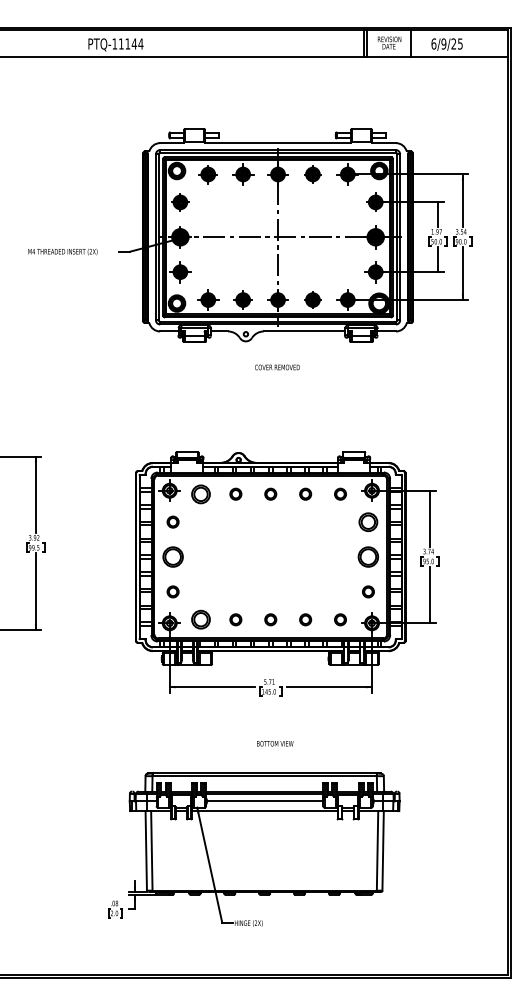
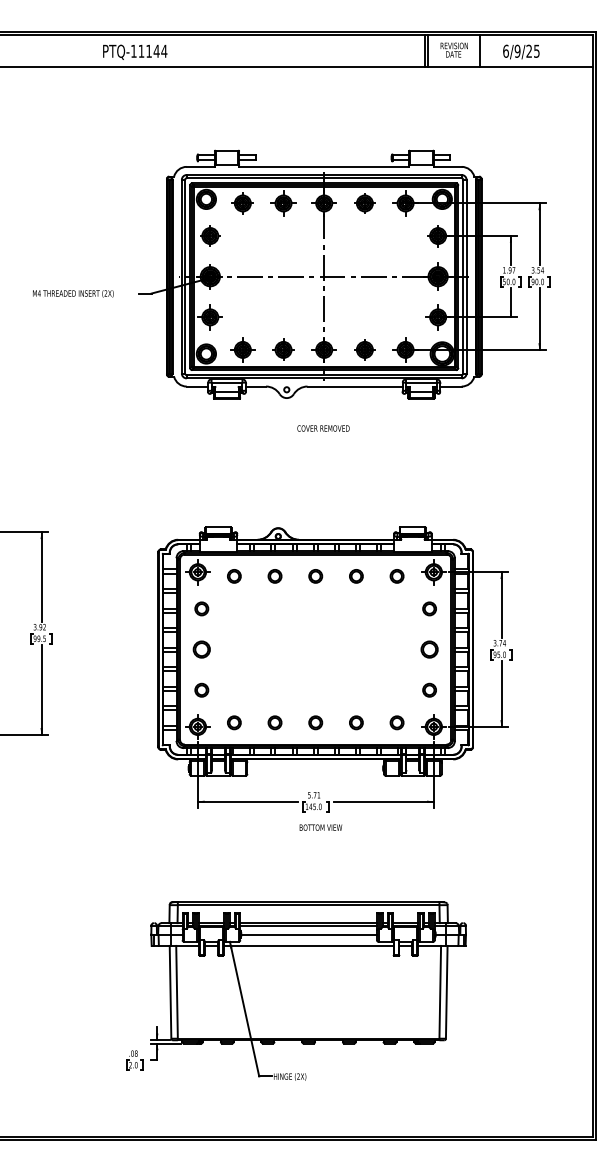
part: (200, 493) -> (233, 575), size x0.62
part: (368, 521) -> (429, 608), size x0.62
circle: (172, 556) -> (201, 648), size x0.71
part: (368, 556) -> (429, 648), size x0.71
part: (200, 619) -> (233, 722), size x0.62
text: (275, 743) -> (321, 827), moved

